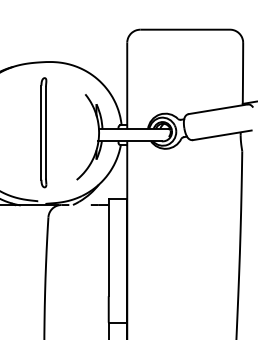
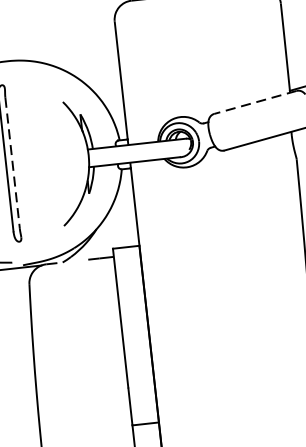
line: (218, 109) -> (256, 102), solid -> dashed
line: (46, 132) -> (13, 162), solid -> dashed

